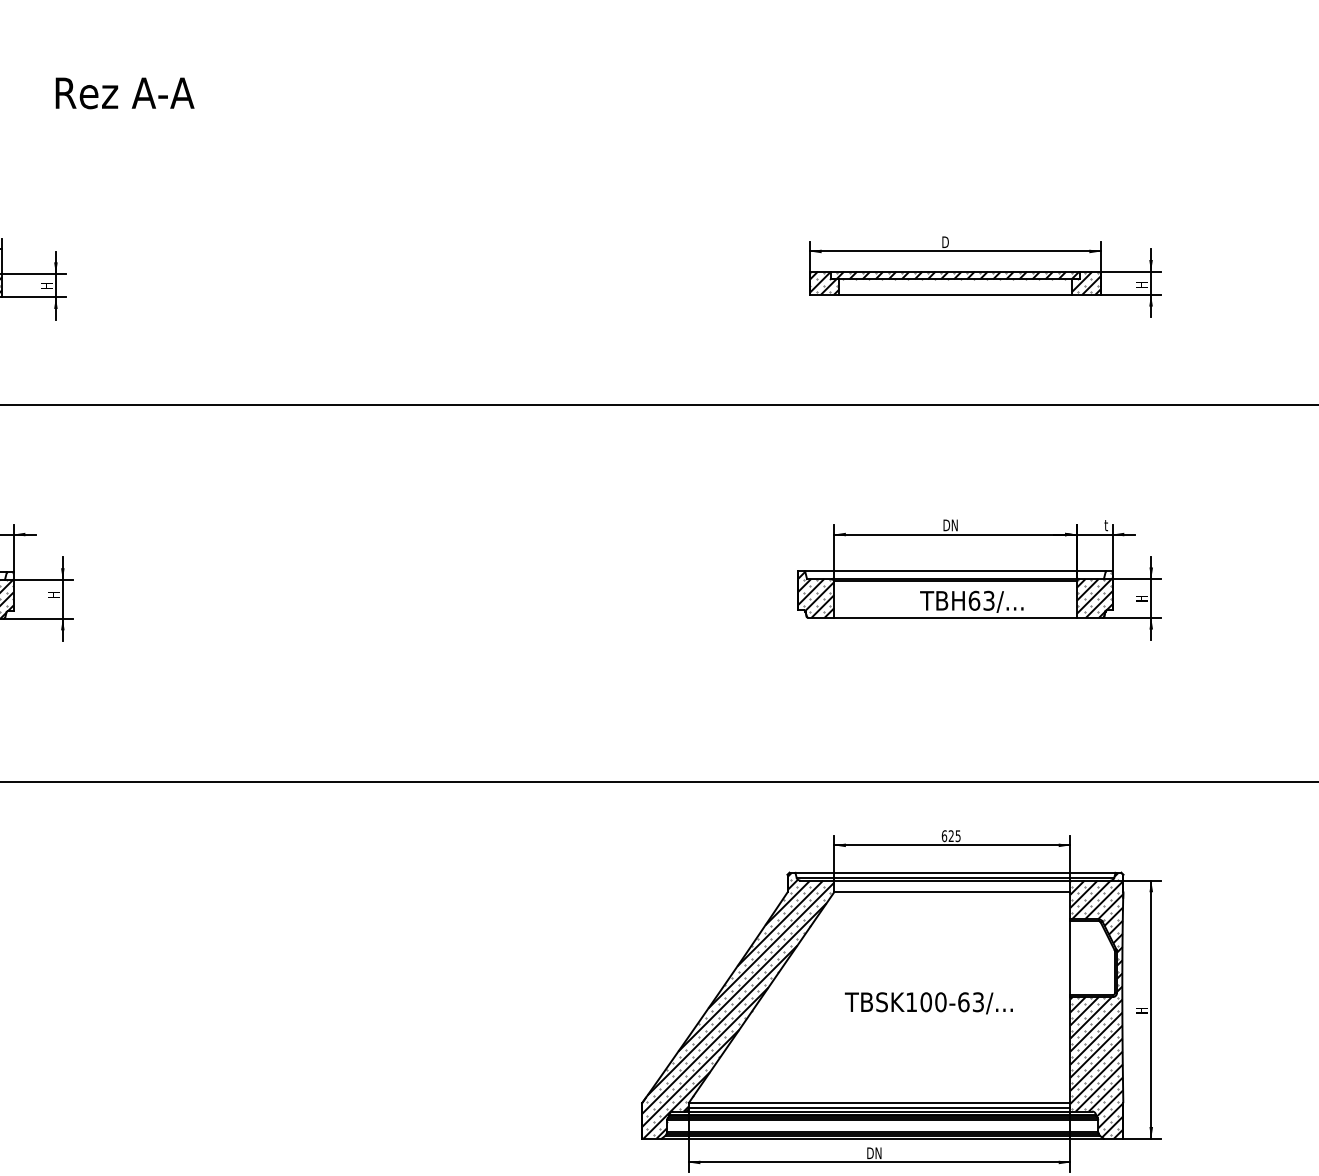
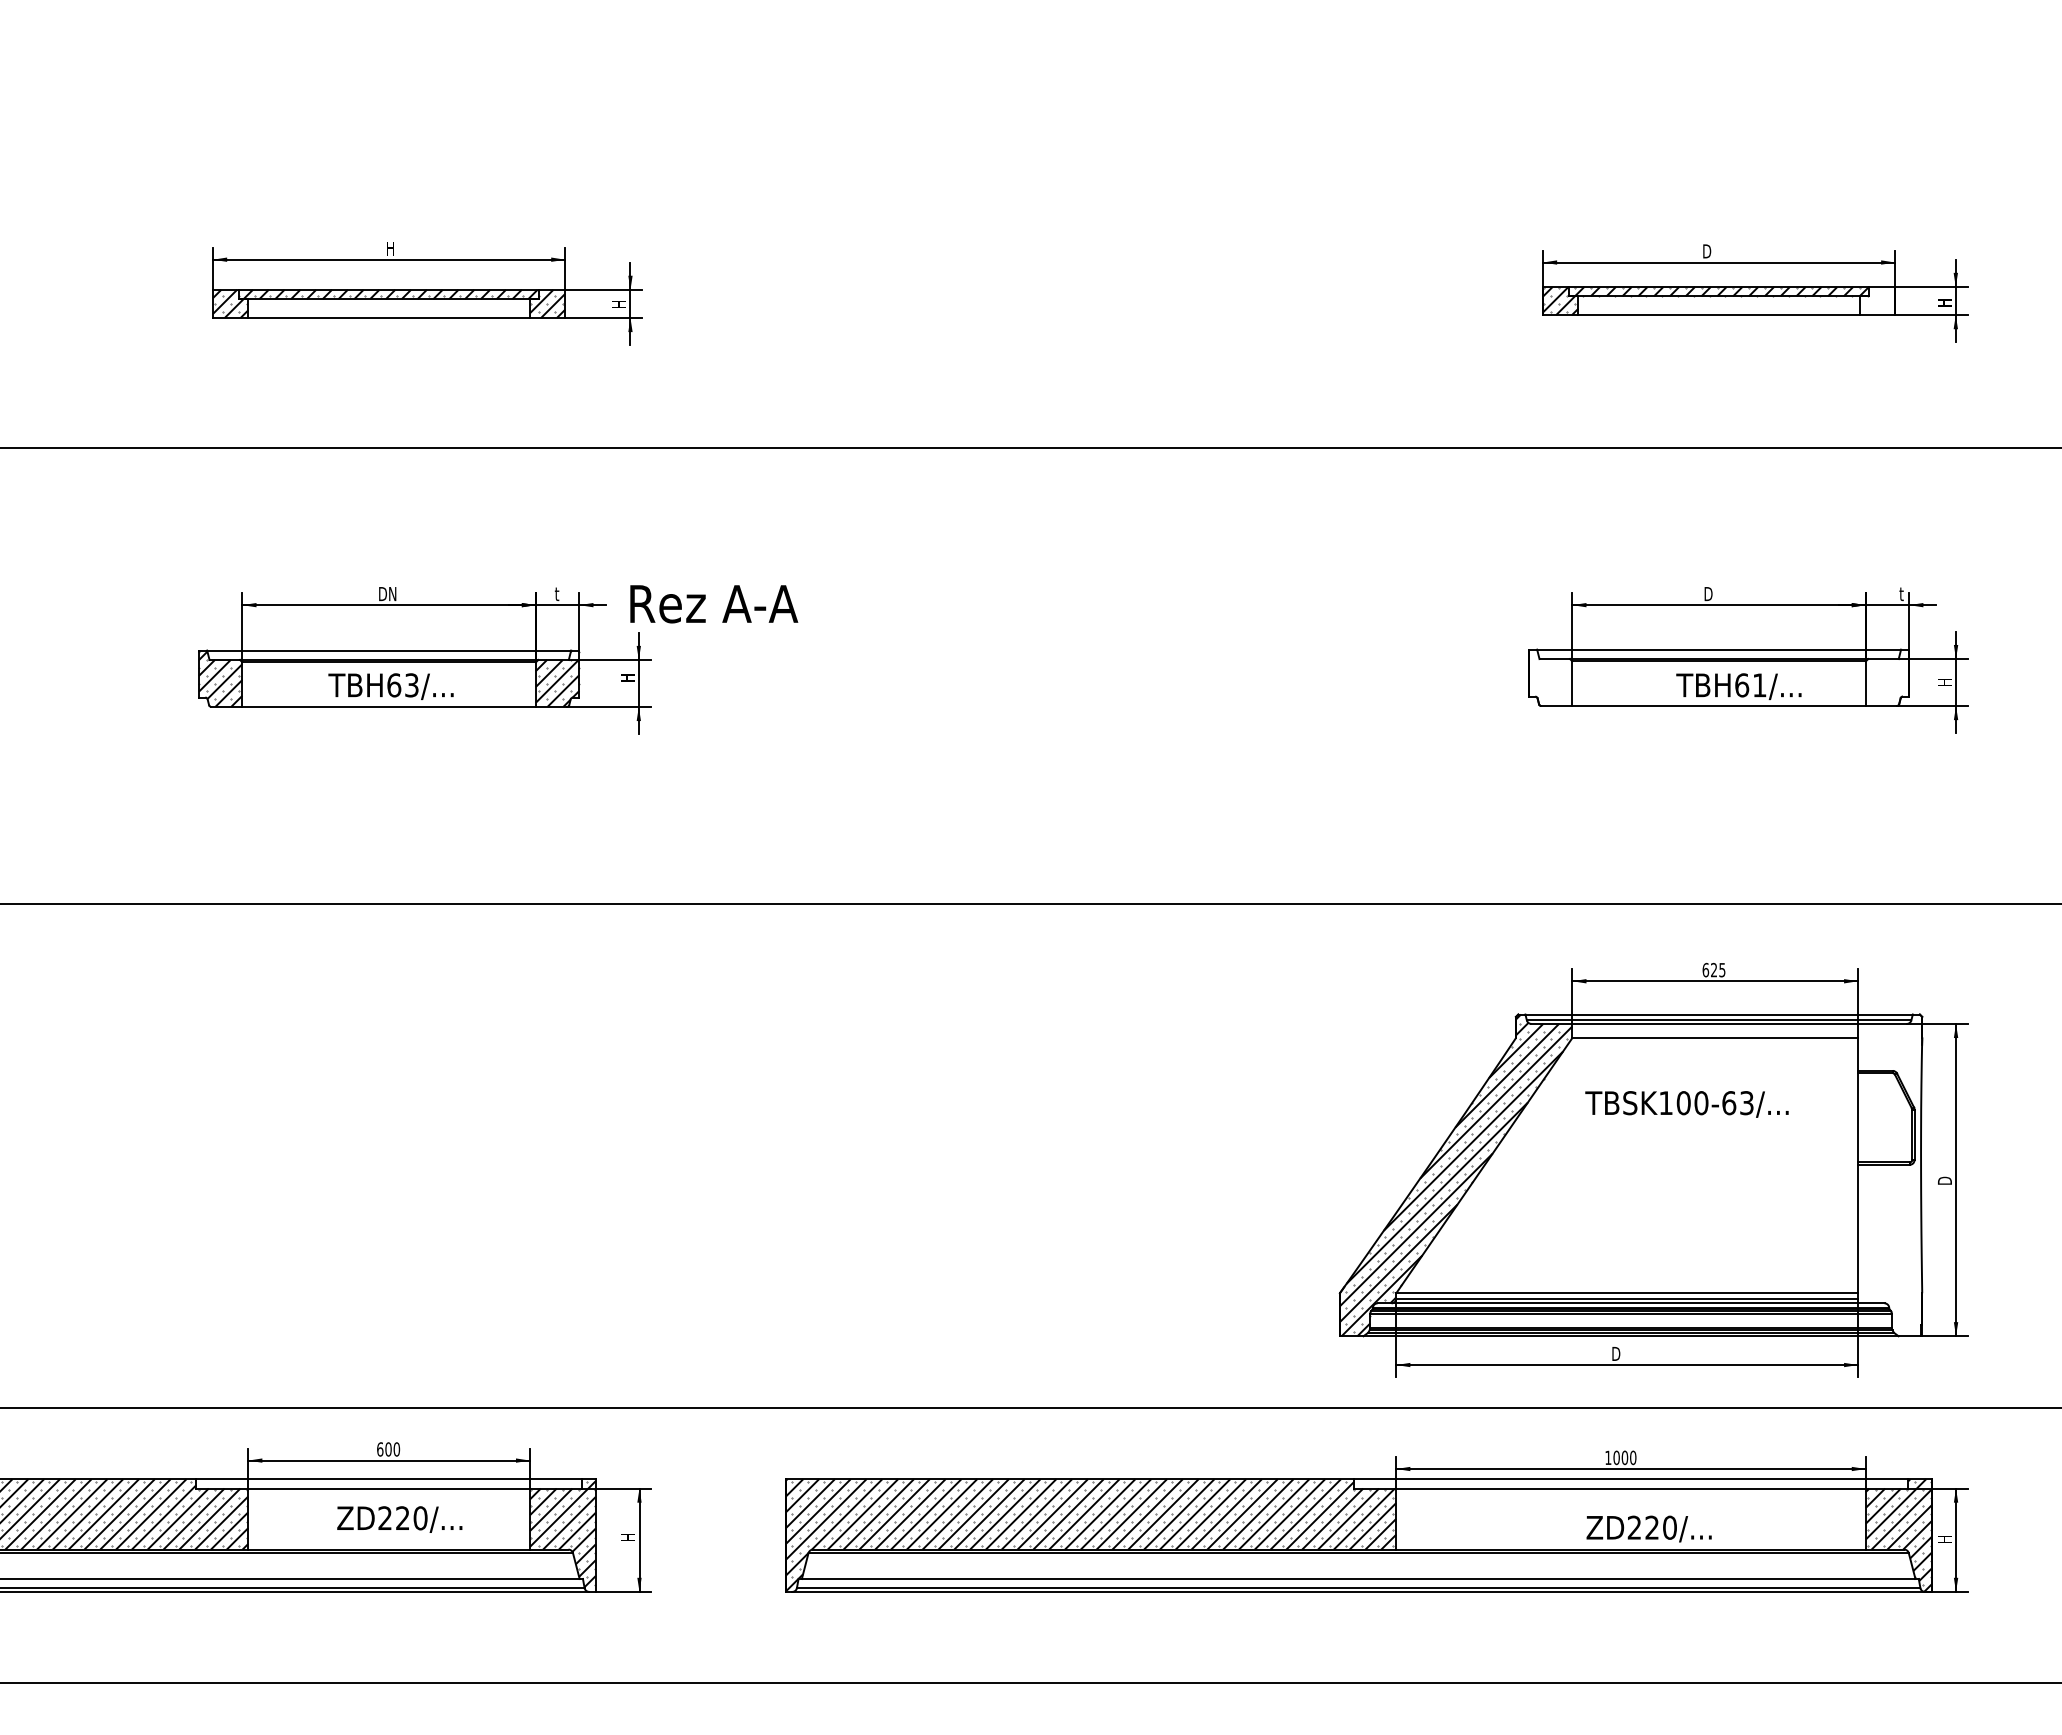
text: (125, 93) -> (714, 604), moved
hatch: (1086, 282) -> (1877, 300), removed
text: (954, 525) -> (1717, 594), DN -> D
hatch: (1094, 594) -> (1887, 677), removed
hatch: (816, 595) -> (1550, 678), removed
text: (988, 600) -> (1759, 685), TBH63/... -> TBH61/...
text: (928, 1003) -> (1686, 1104), moved
hatch: (1097, 1005) -> (1890, 1175), removed
text: (1141, 1009) -> (1944, 1180), H -> D
text: (878, 1152) -> (1625, 1353), DN -> D

